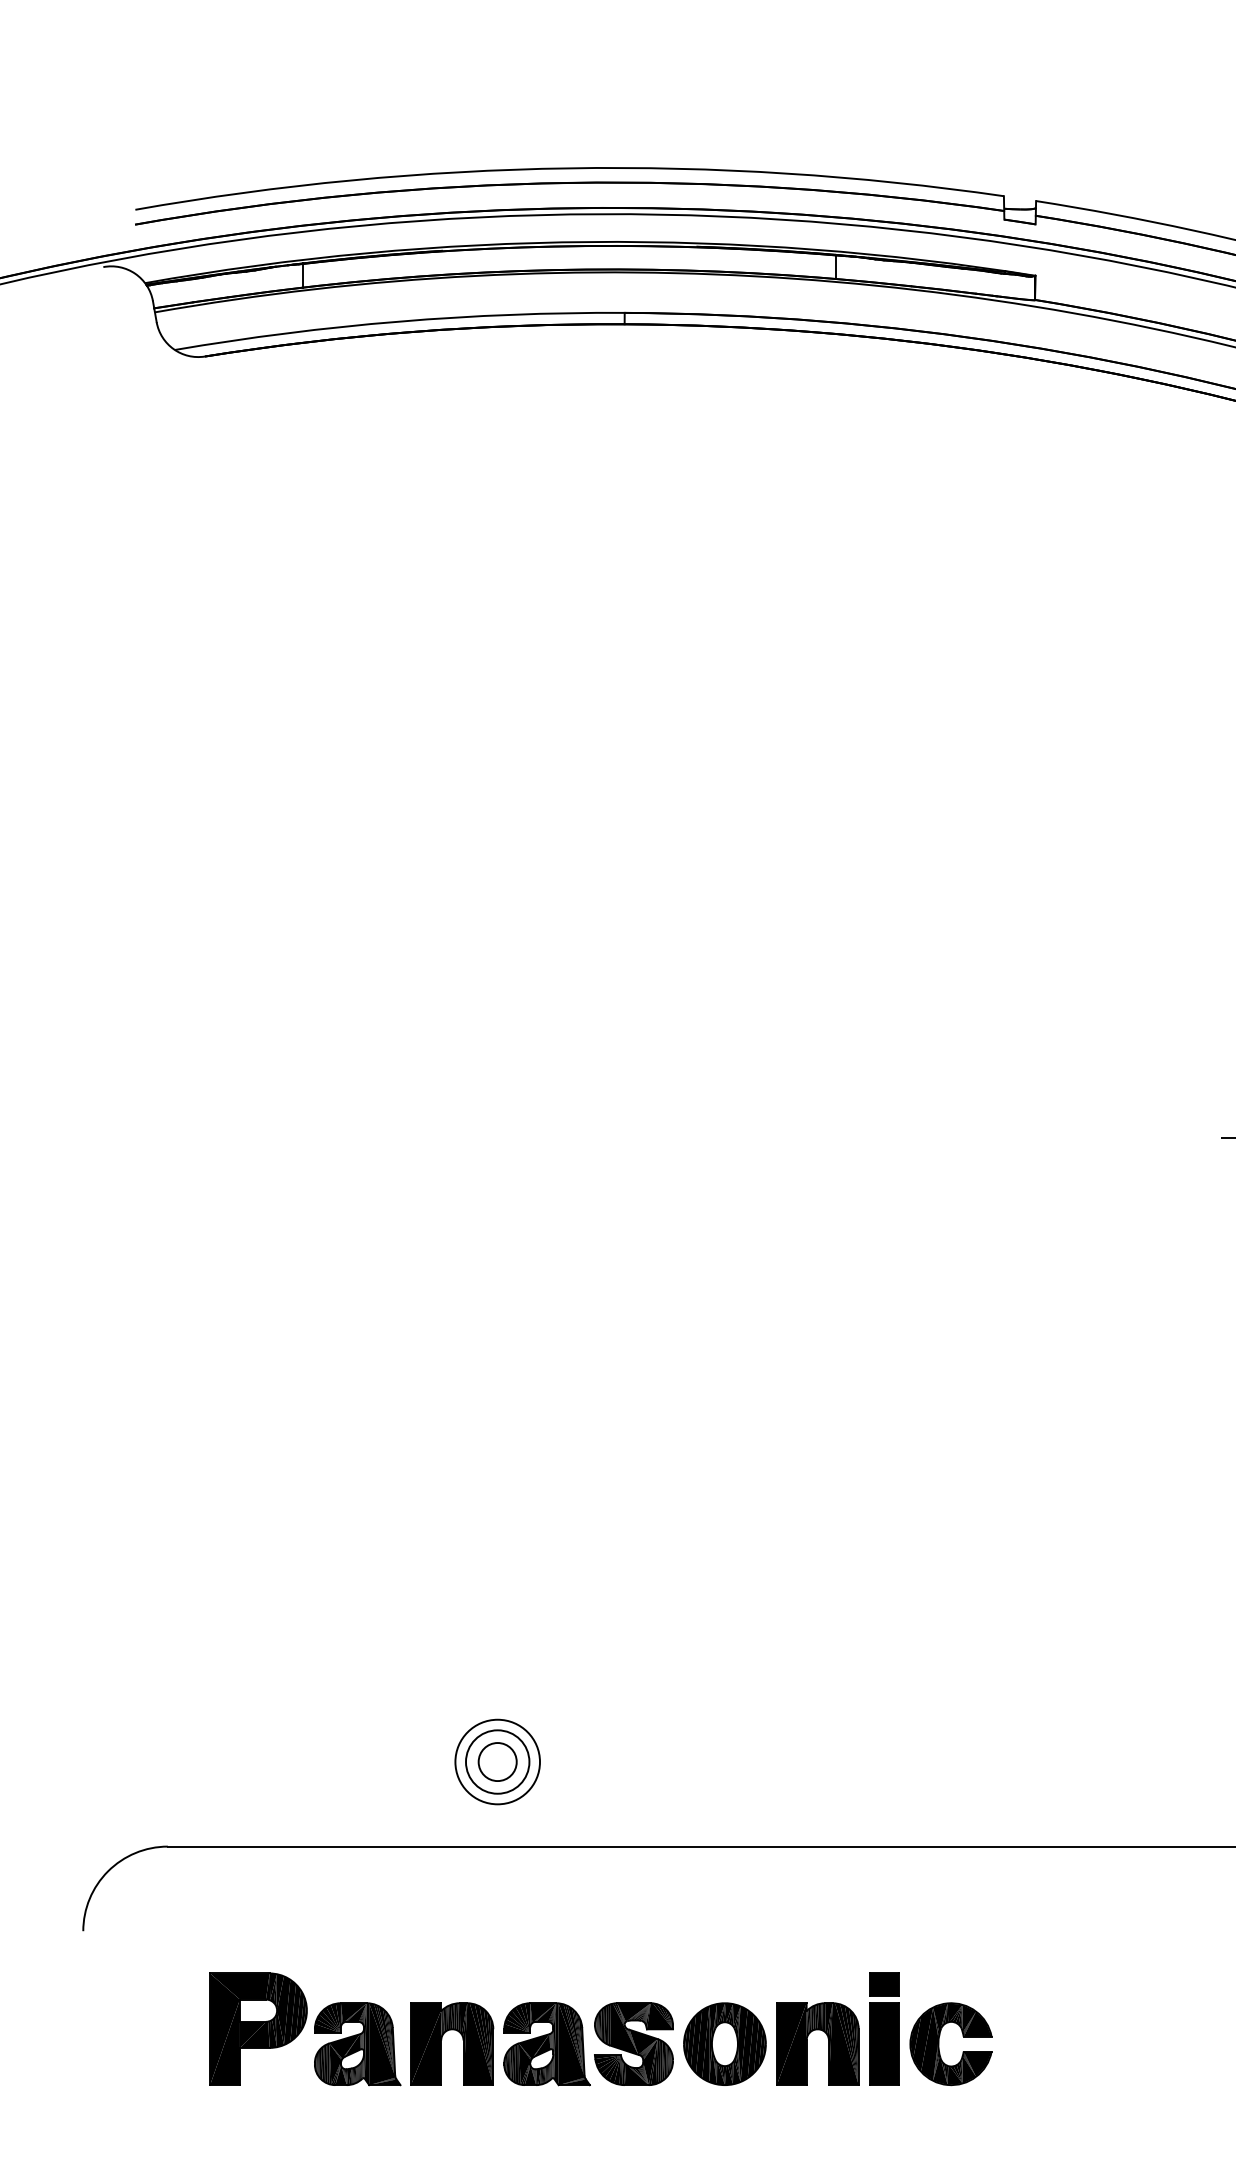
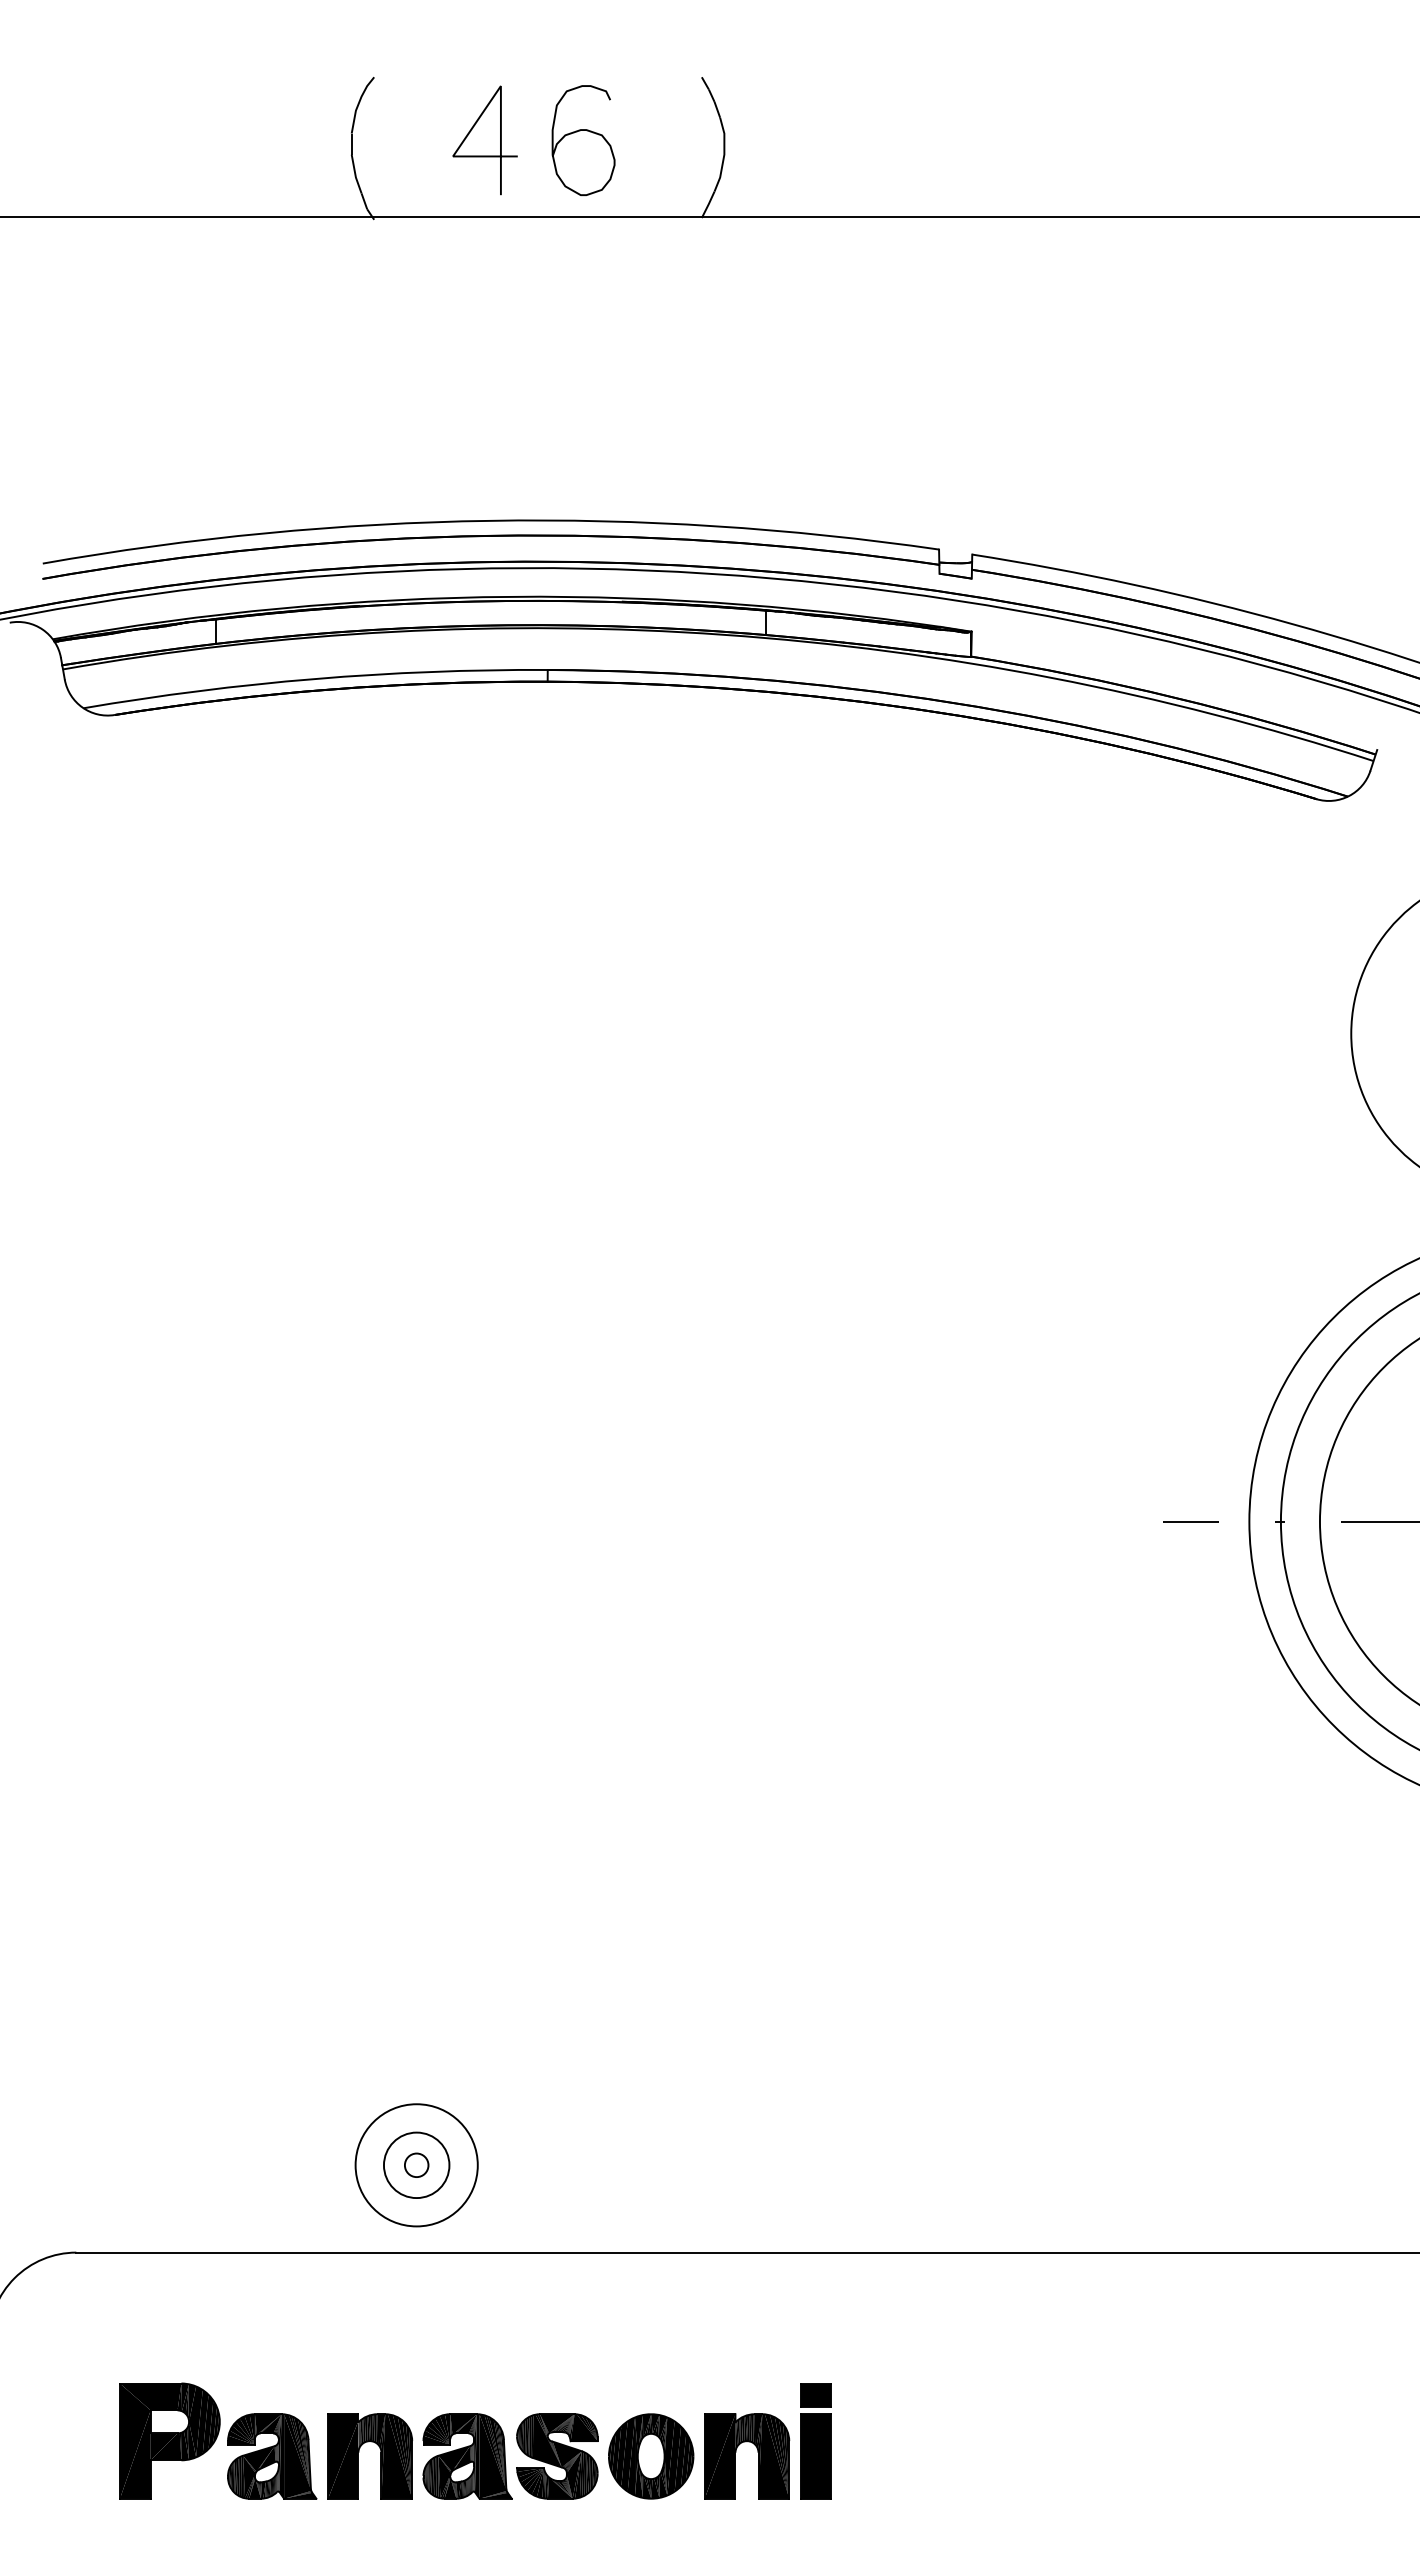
circle: (497, 1761) -> (416, 2164), size x0.6
circle: (497, 1761) -> (416, 2164), size x1.4
part: (939, 2044) -> (872, 2456), removed

